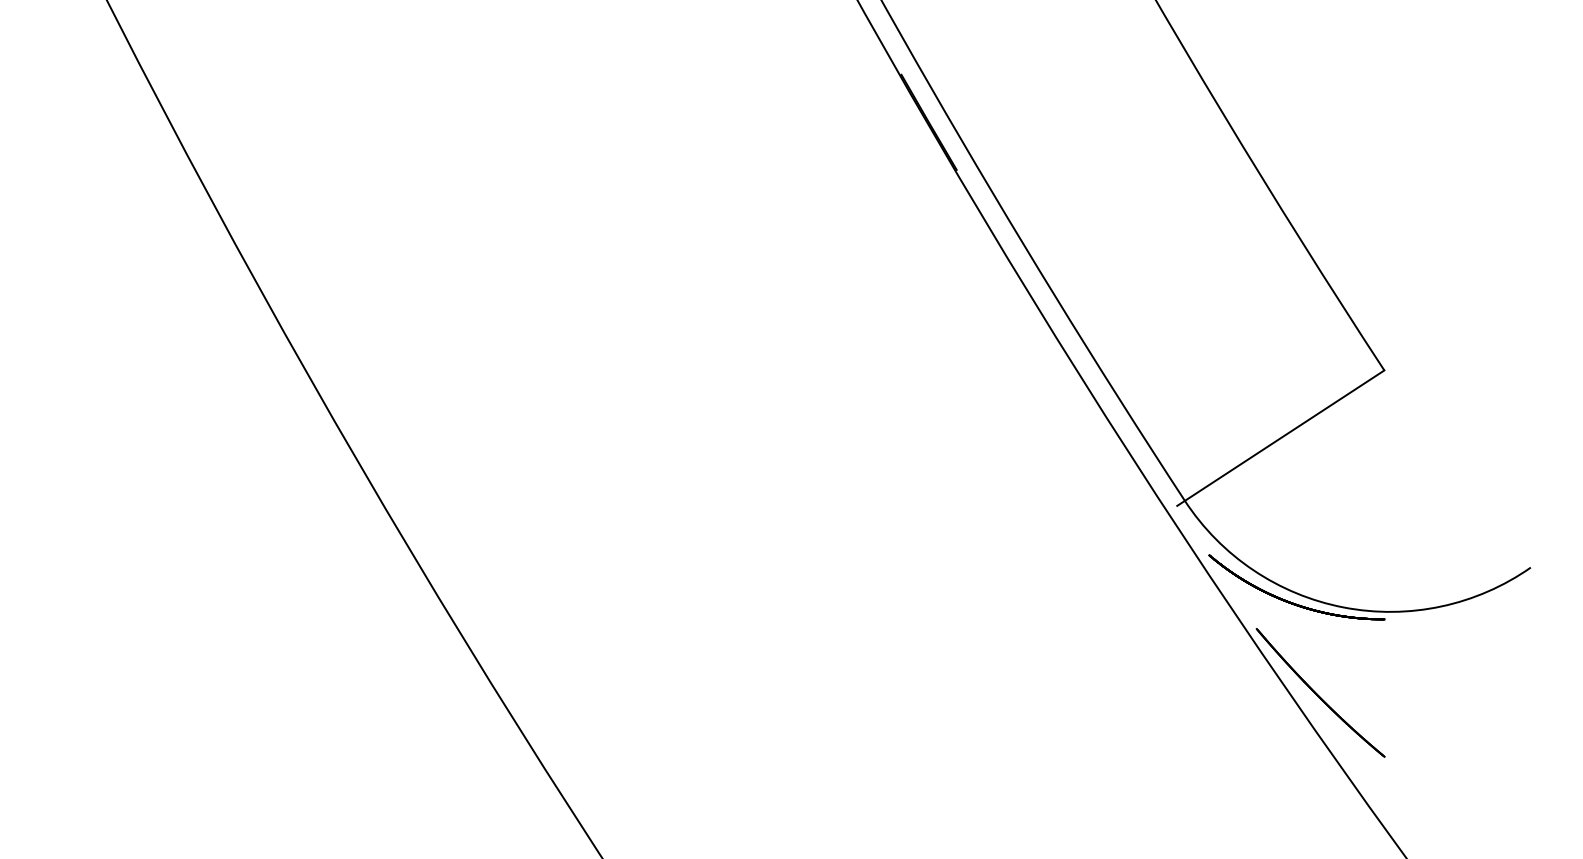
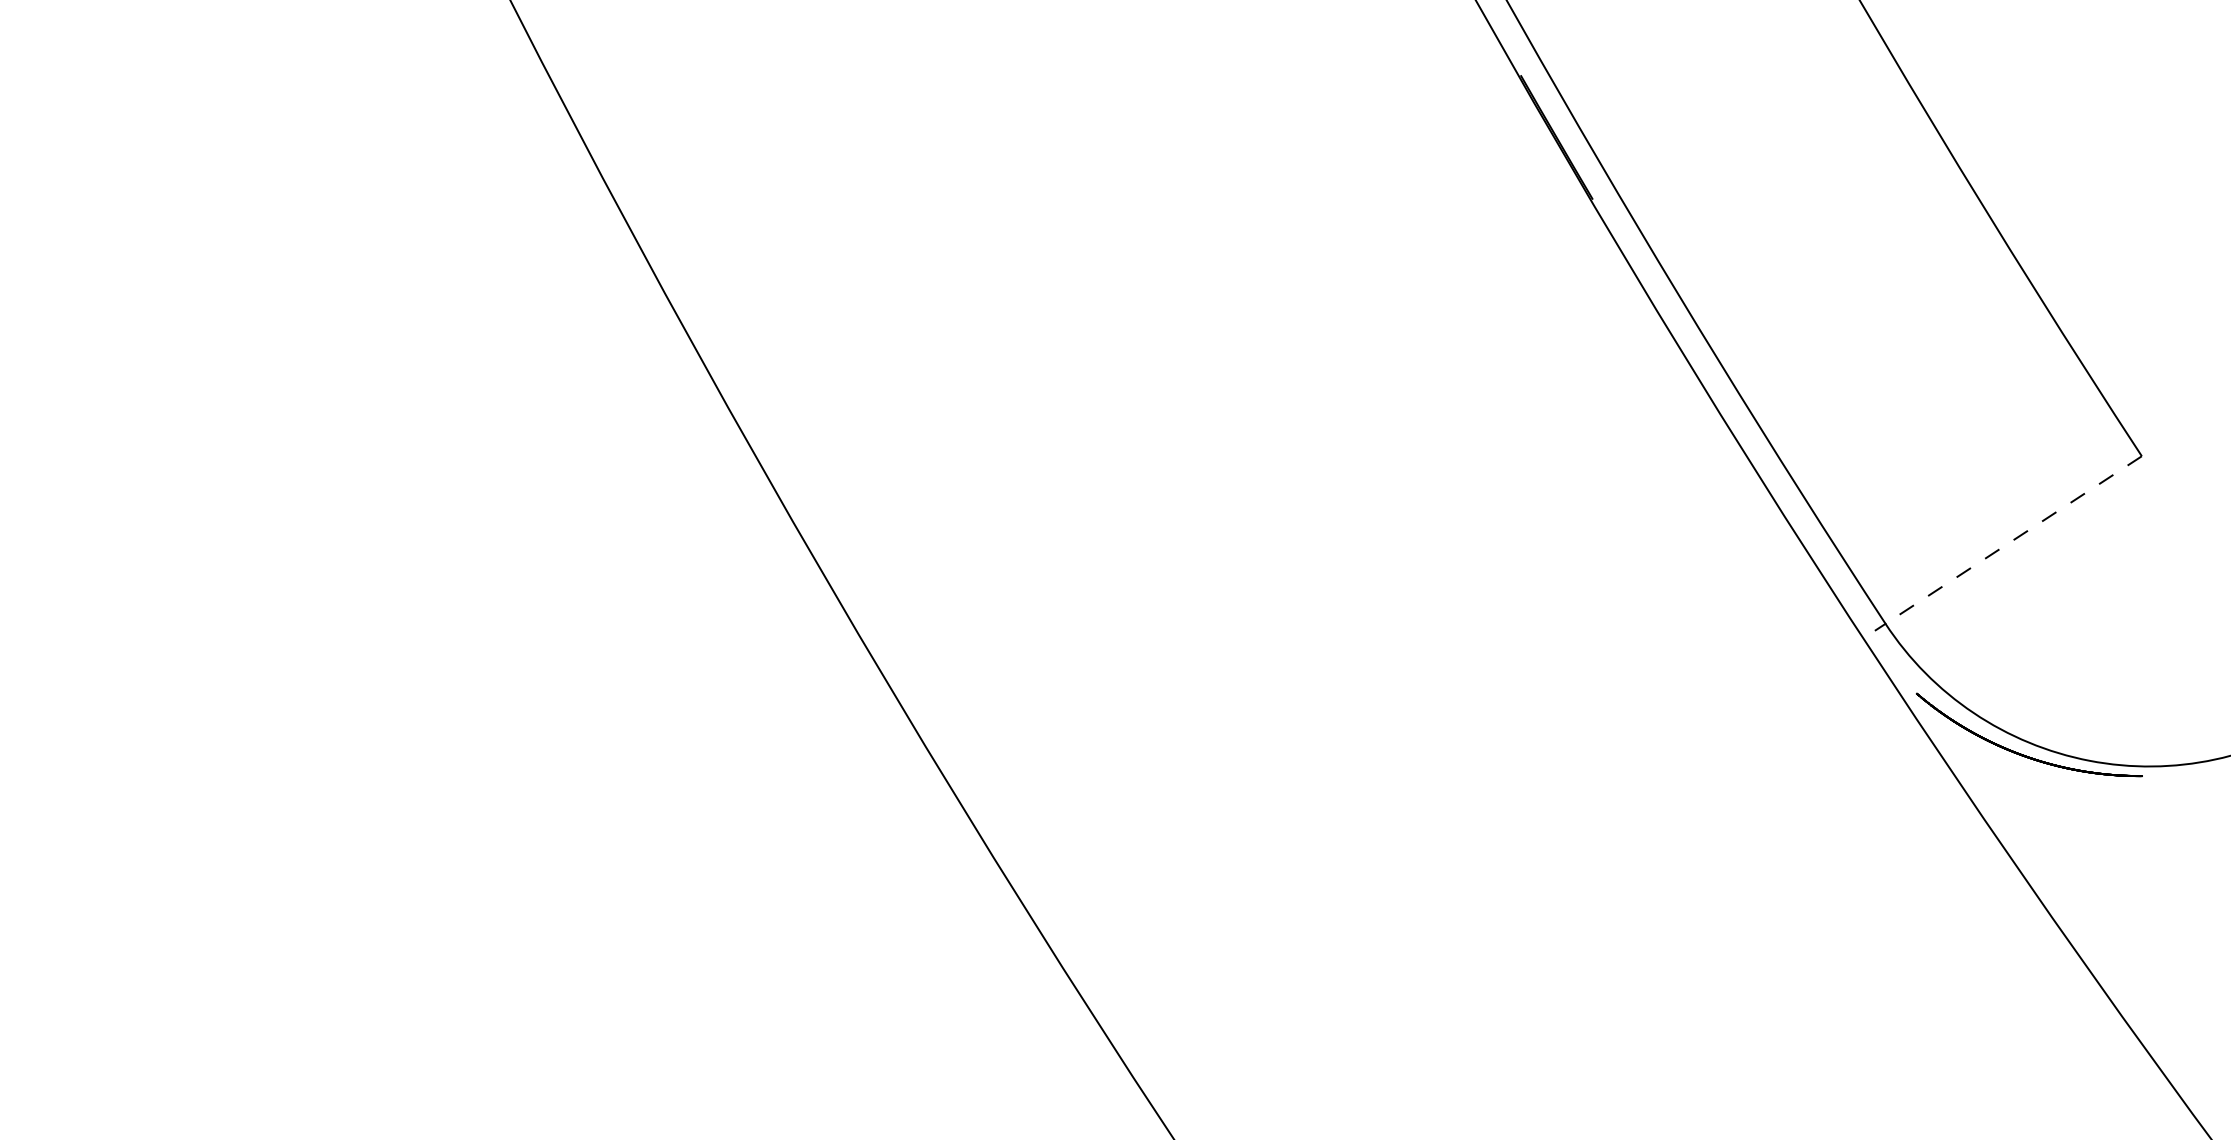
line: (1284, 436) -> (2013, 540), solid -> dashed
part: (1320, 692) -> (2059, 870), removed

